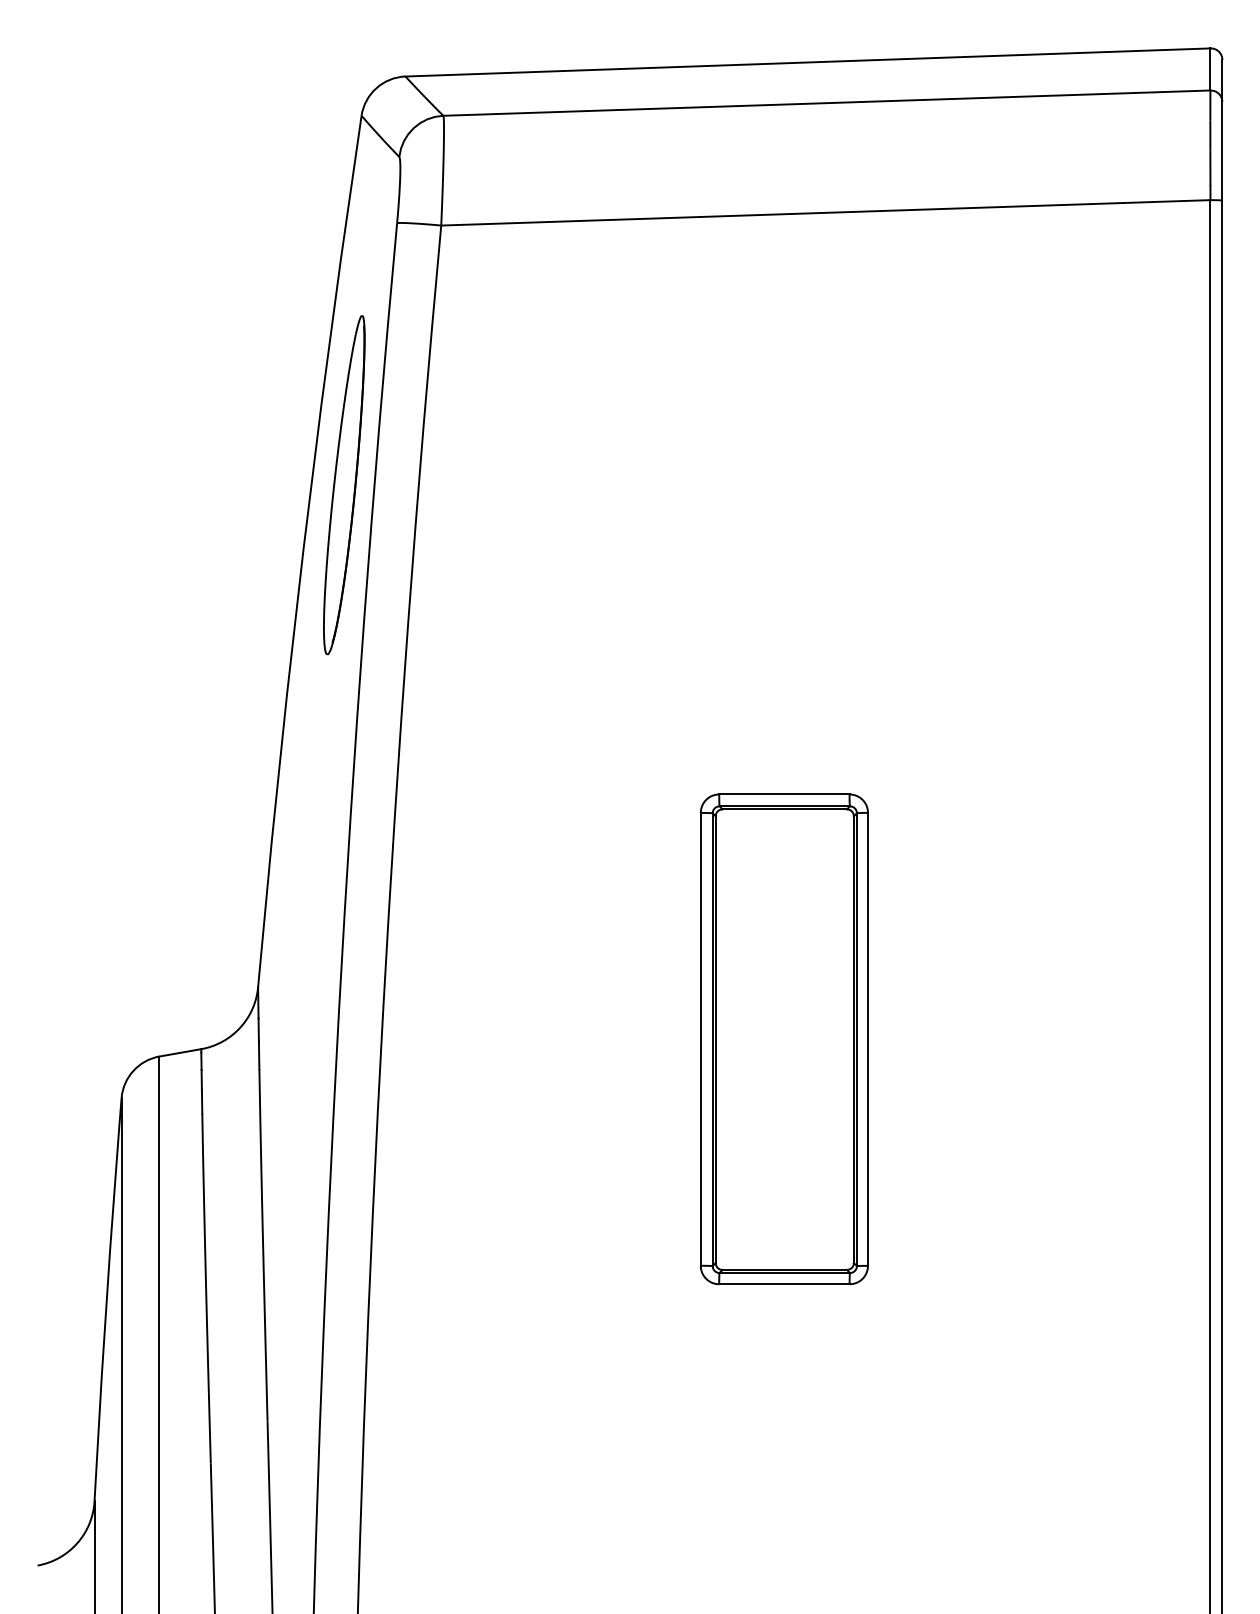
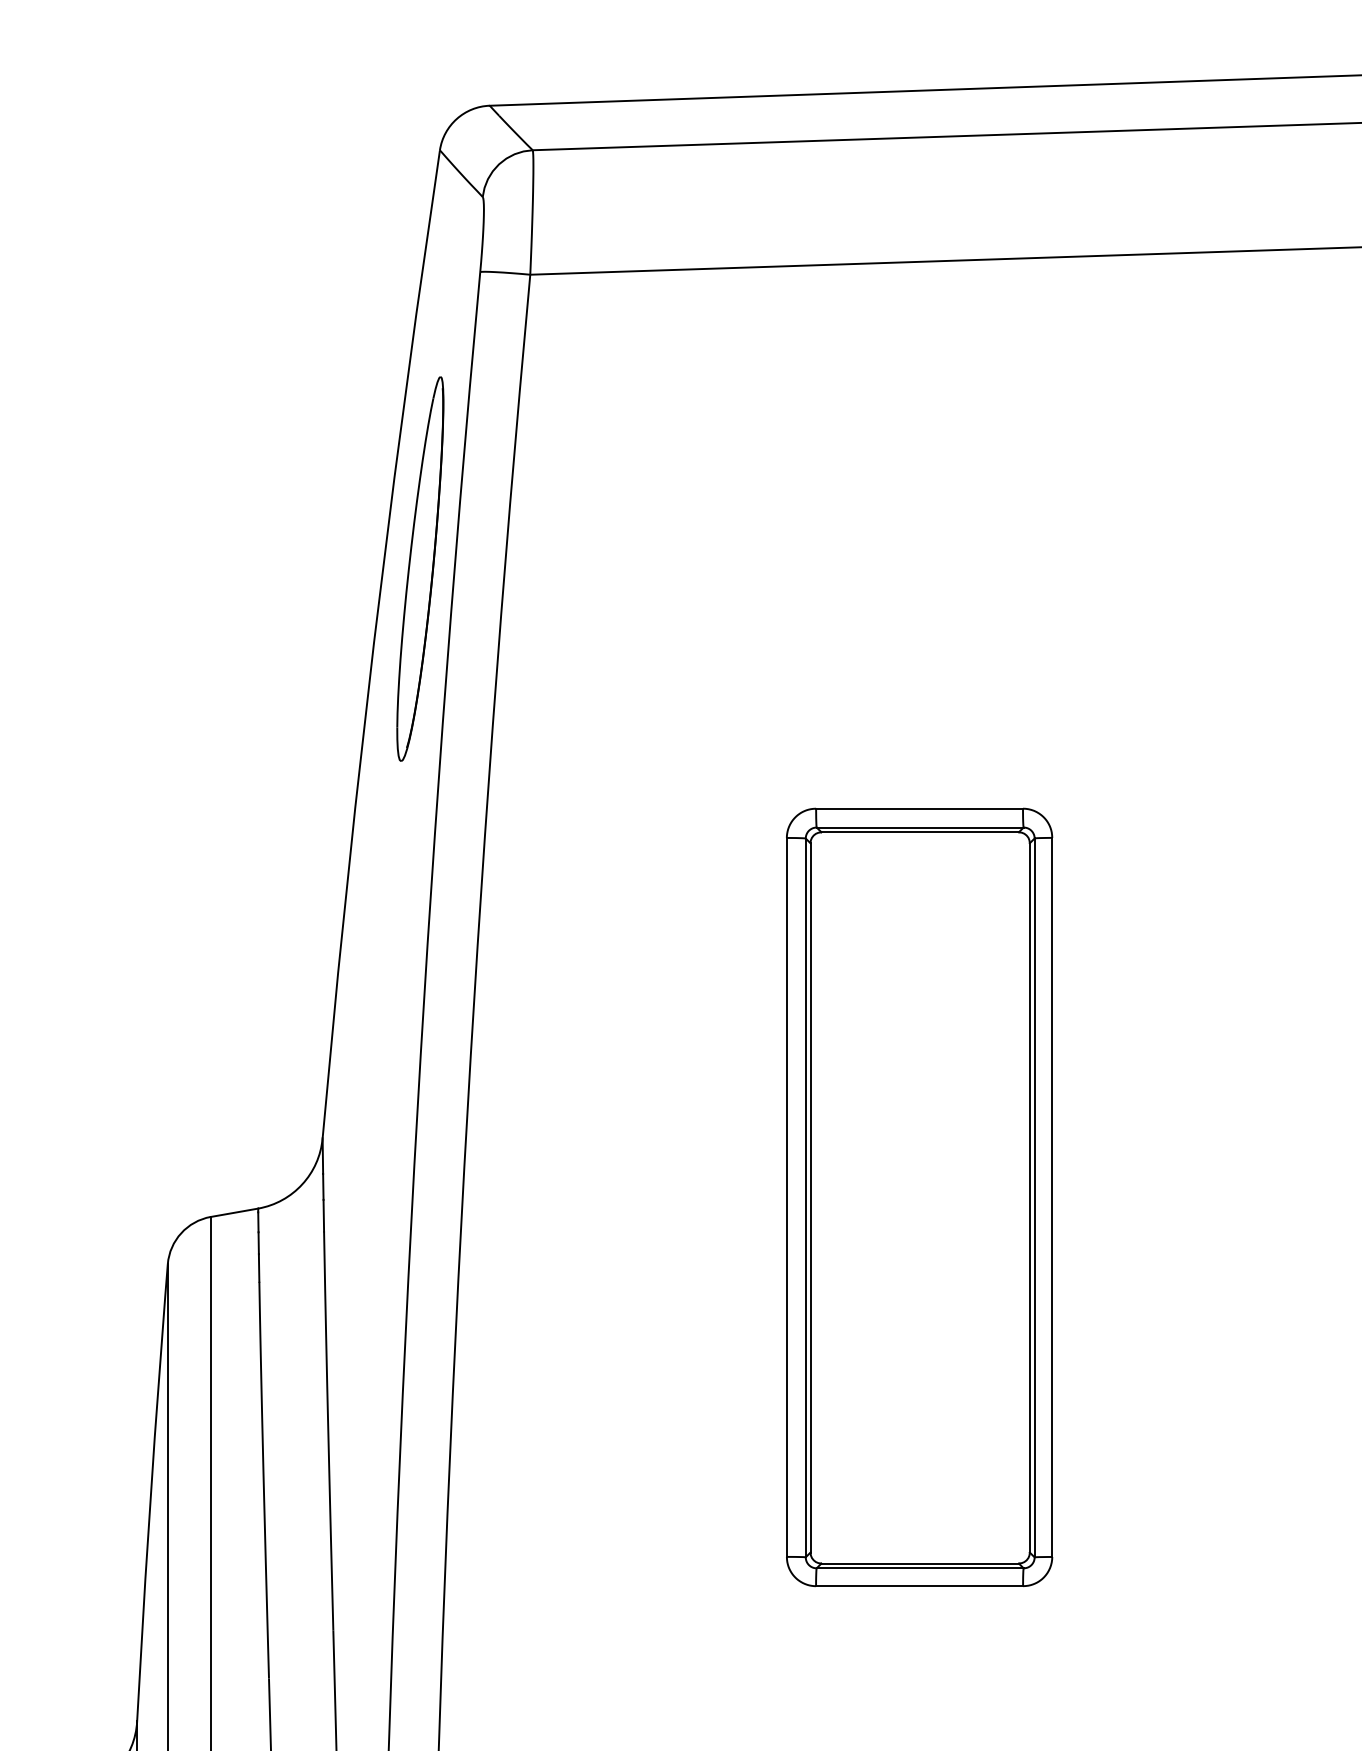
part: (783, 1039) -> (918, 1197), size x1.4

